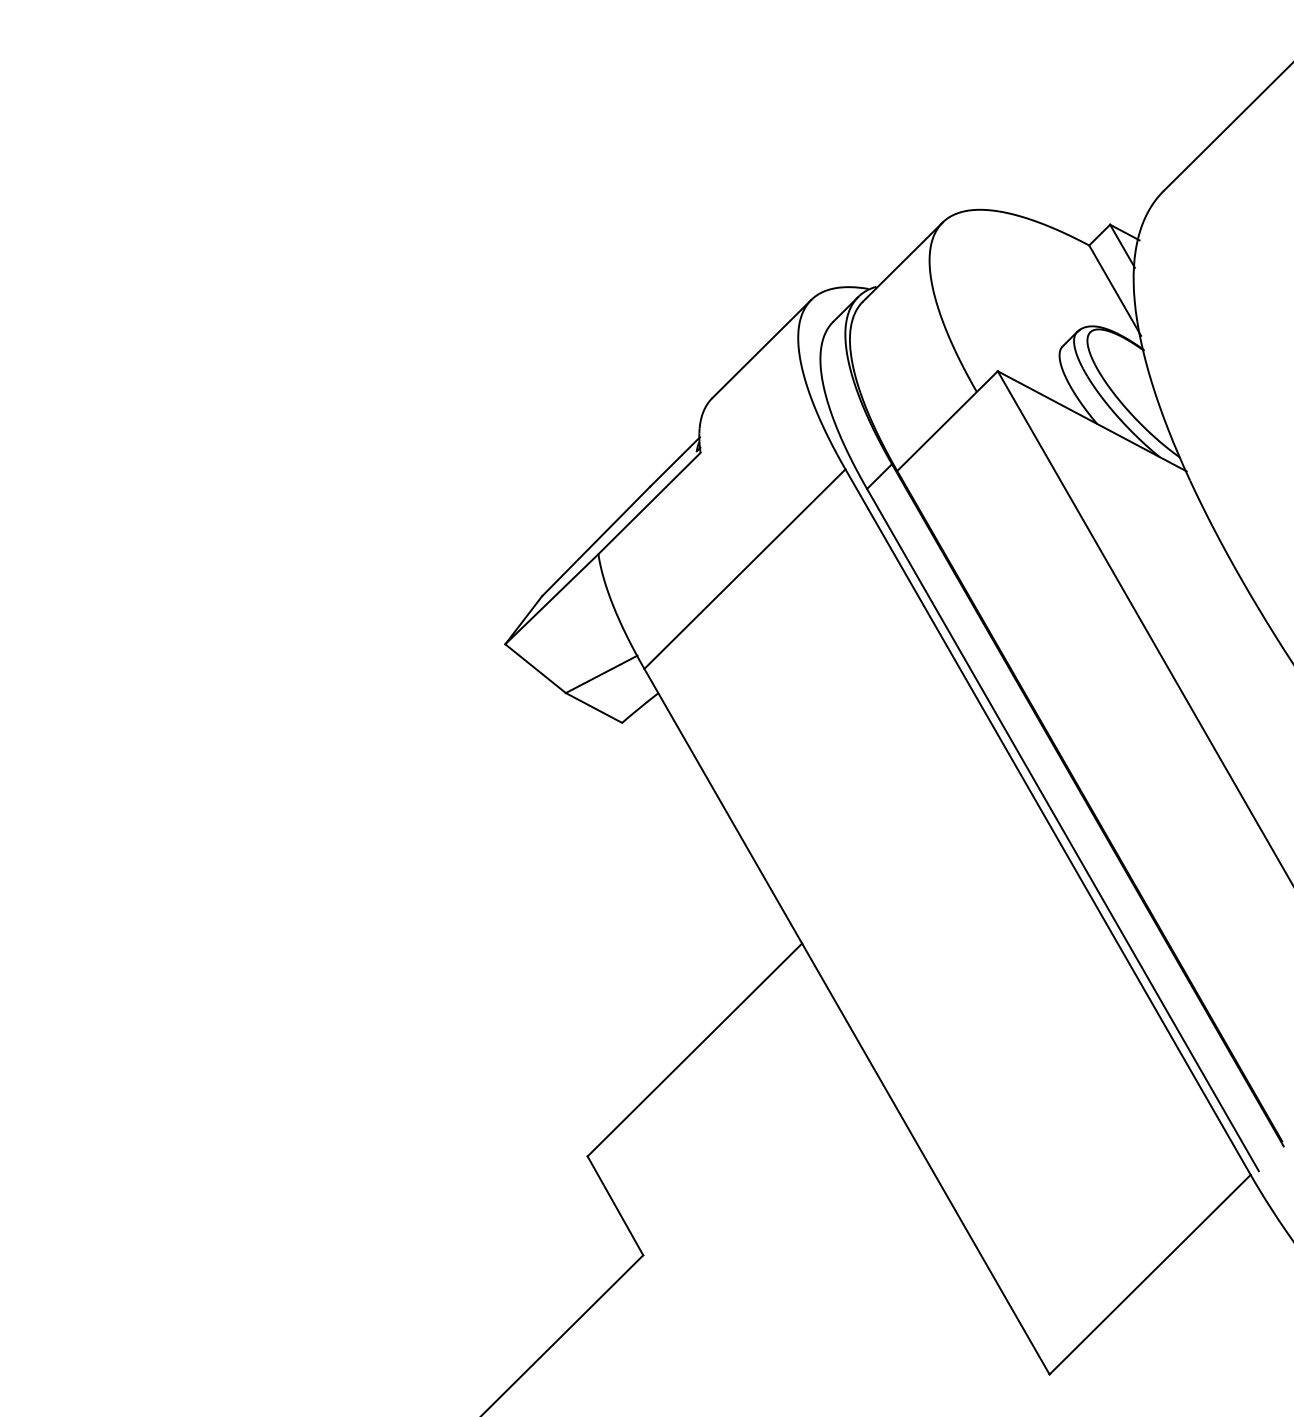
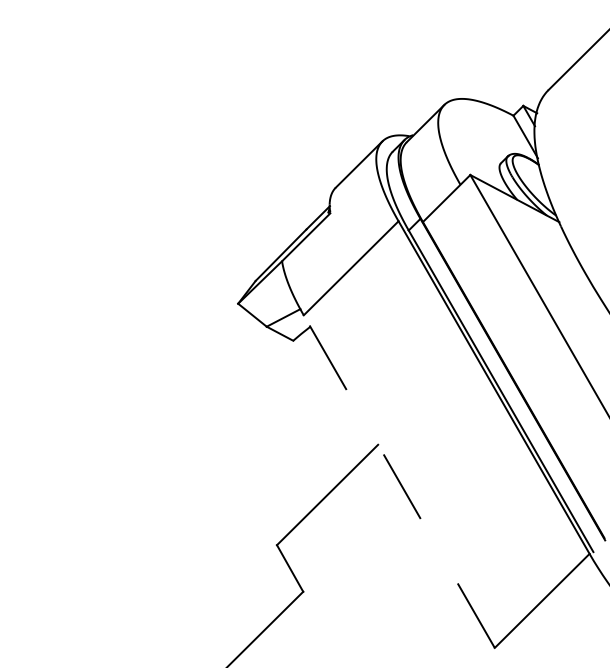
line: (847, 1021) -> (399, 481), solid -> dashed

